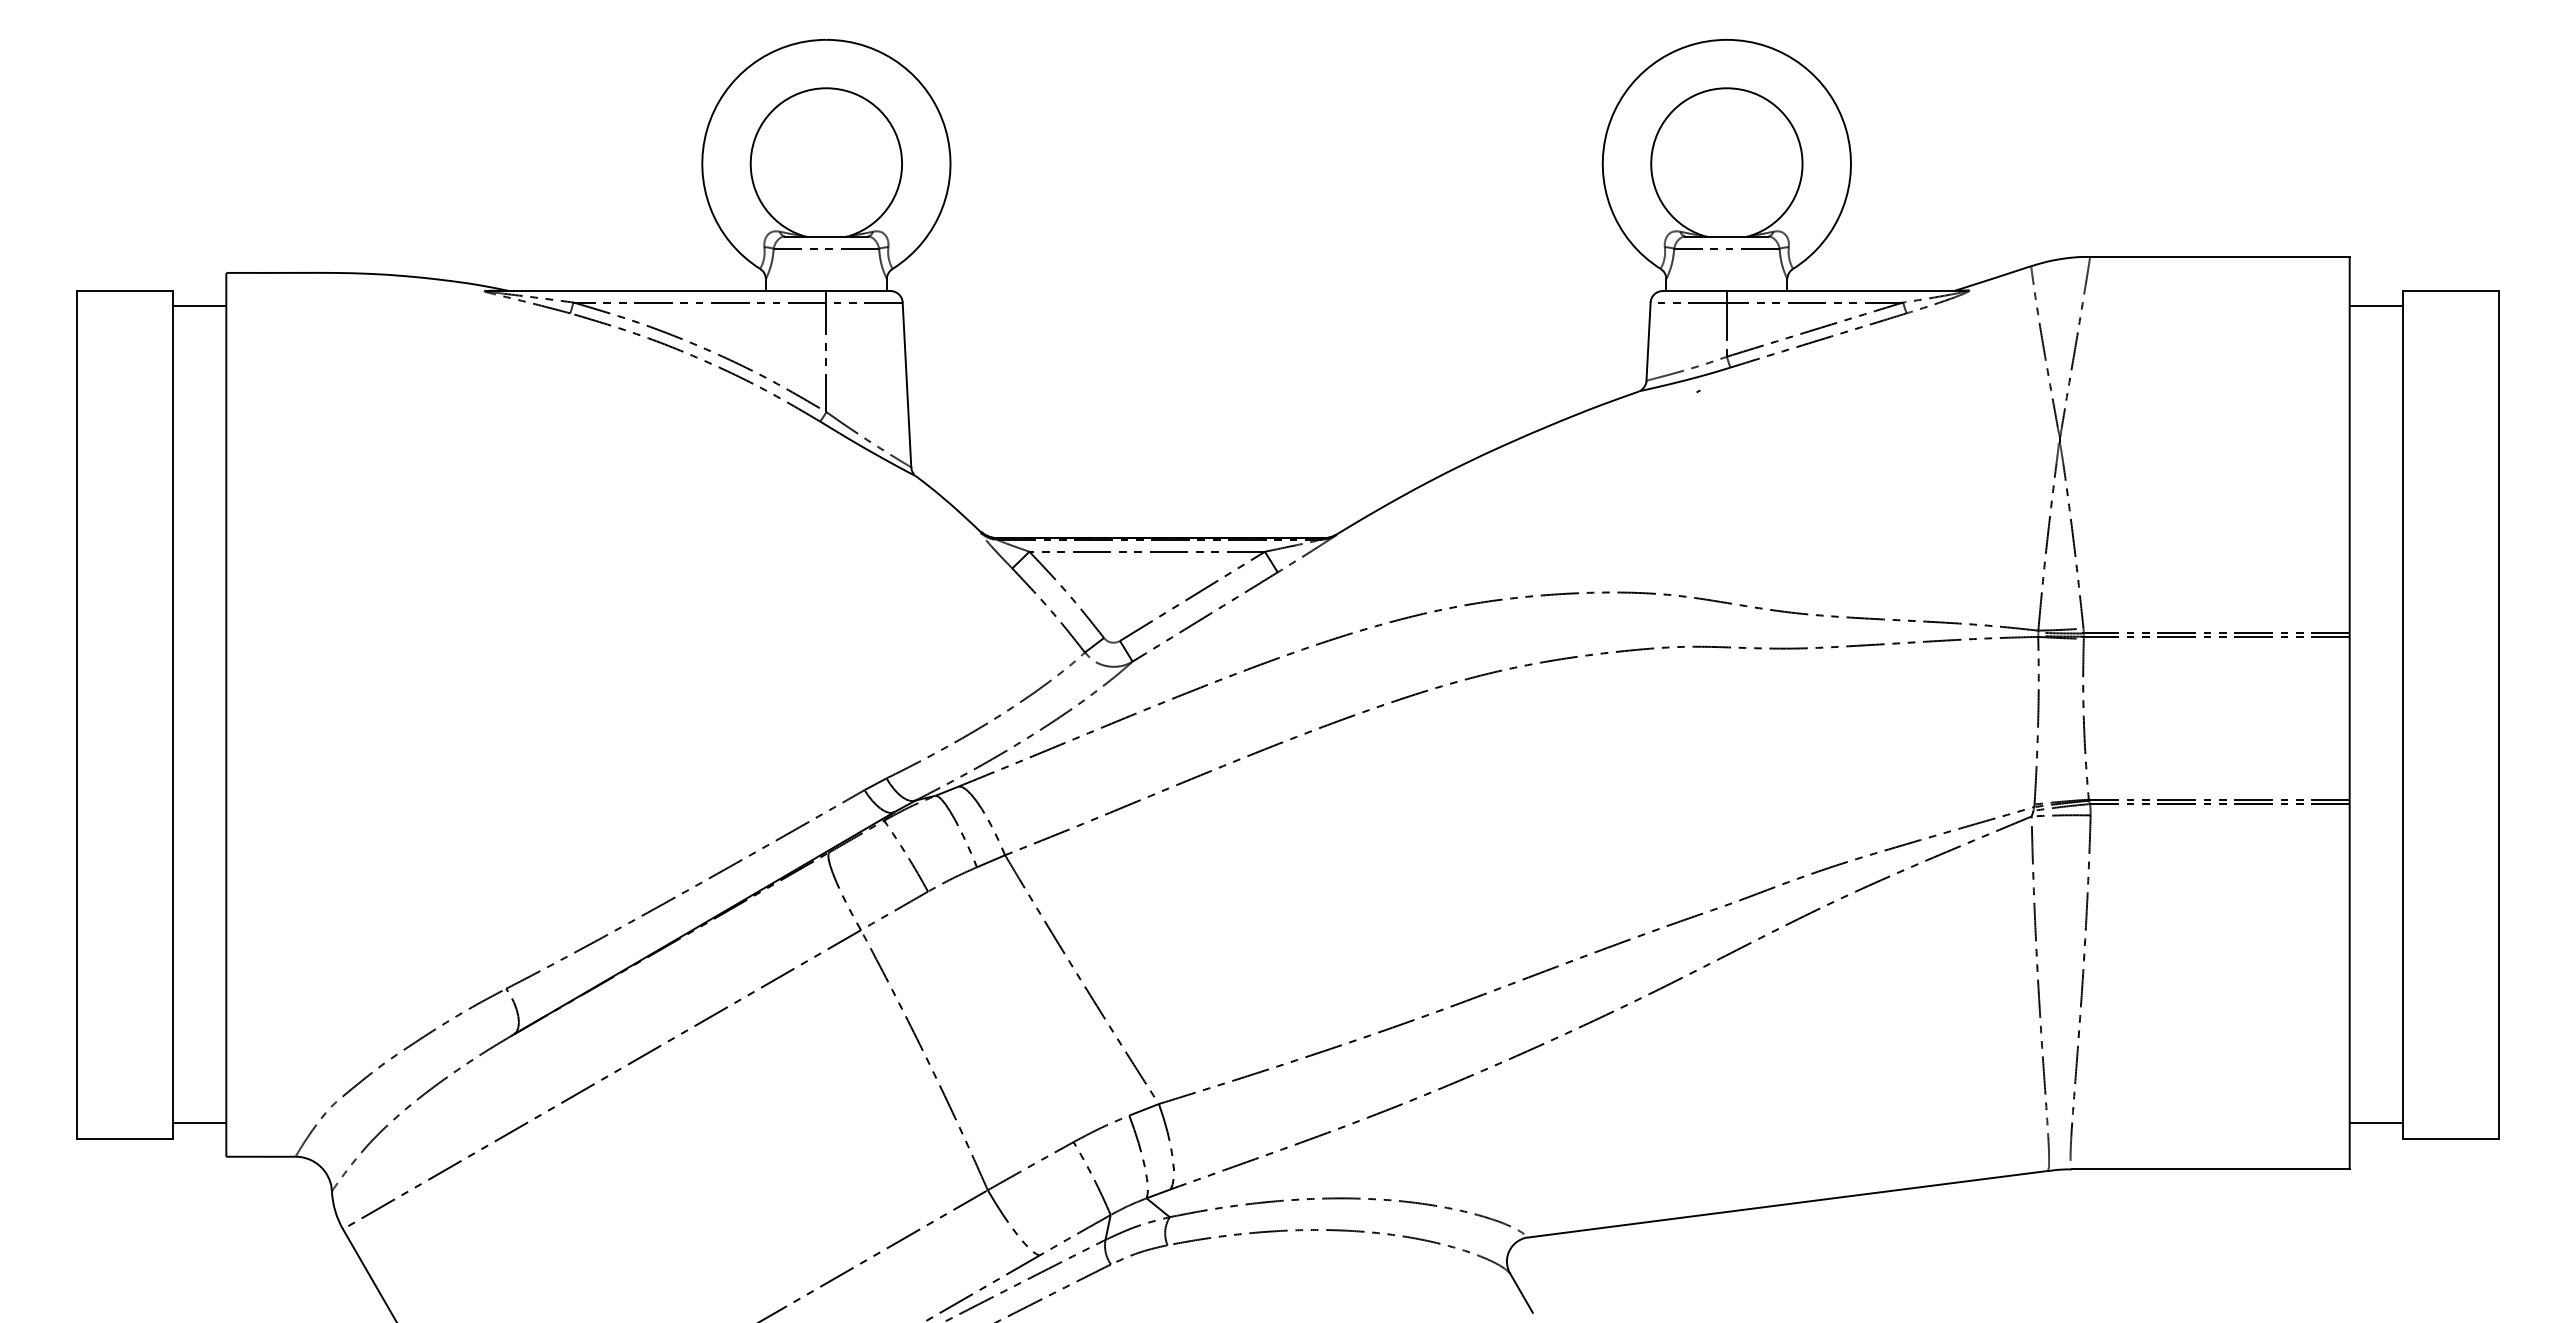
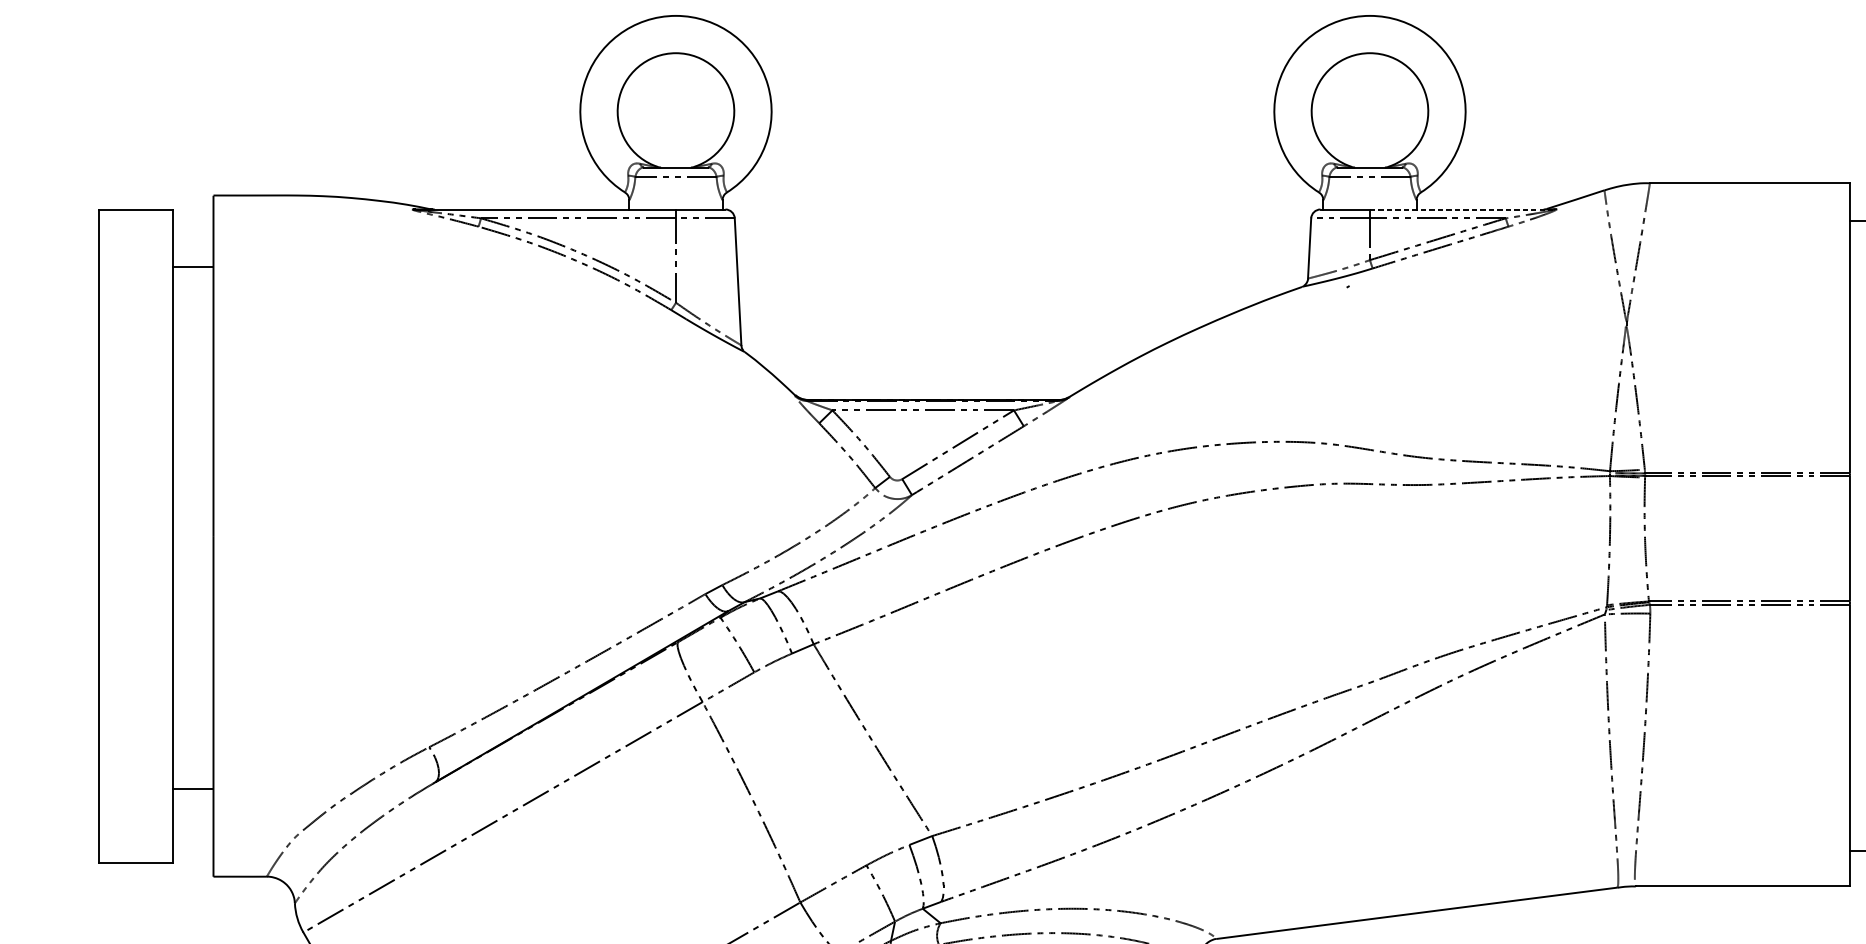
line: (1846, 291) -> (1462, 209), solid -> dashed
line: (199, 306) -> (192, 266), moved
line: (199, 1123) -> (192, 789), moved

